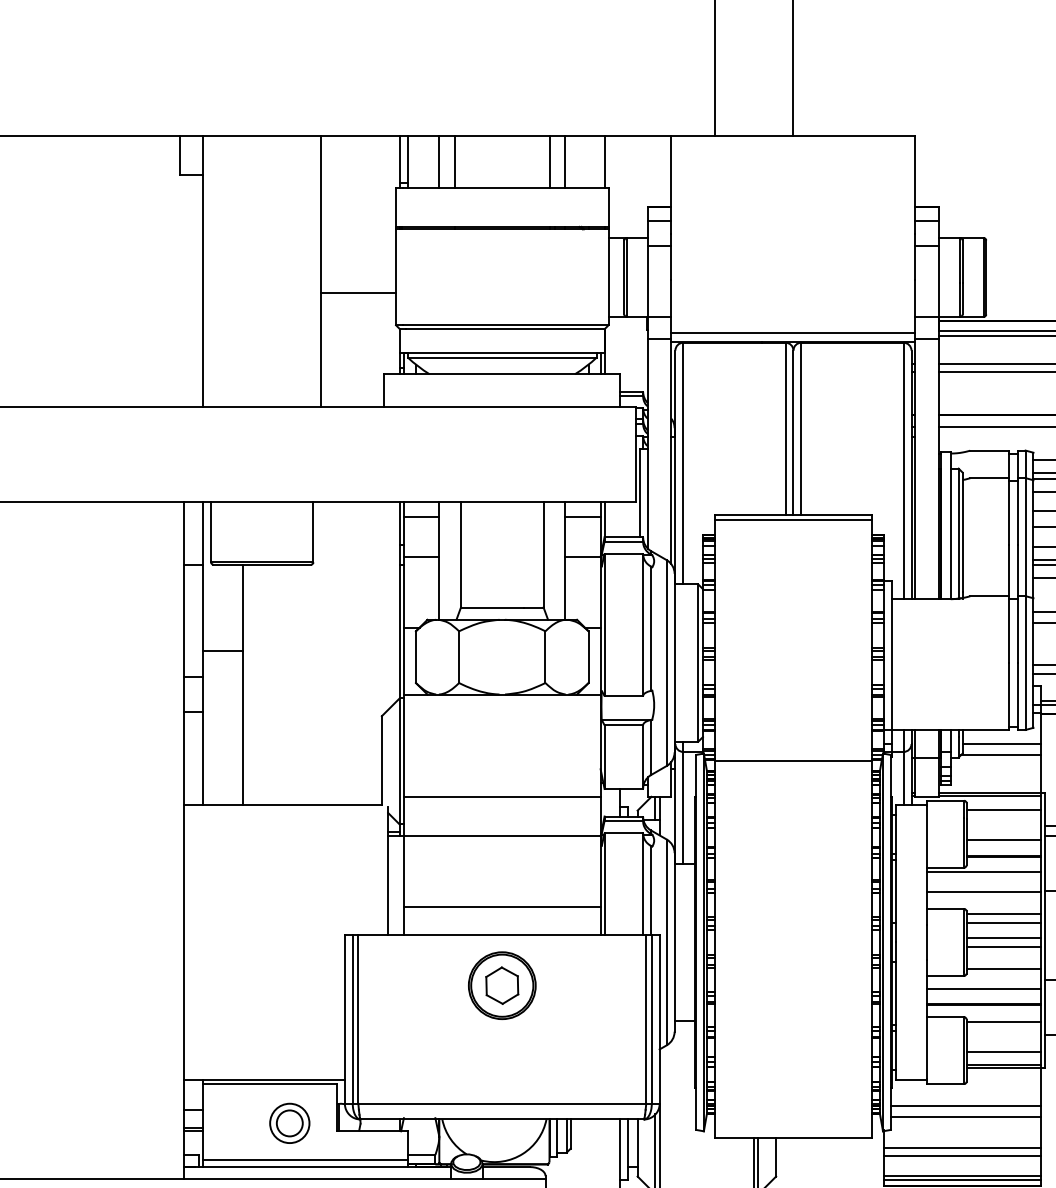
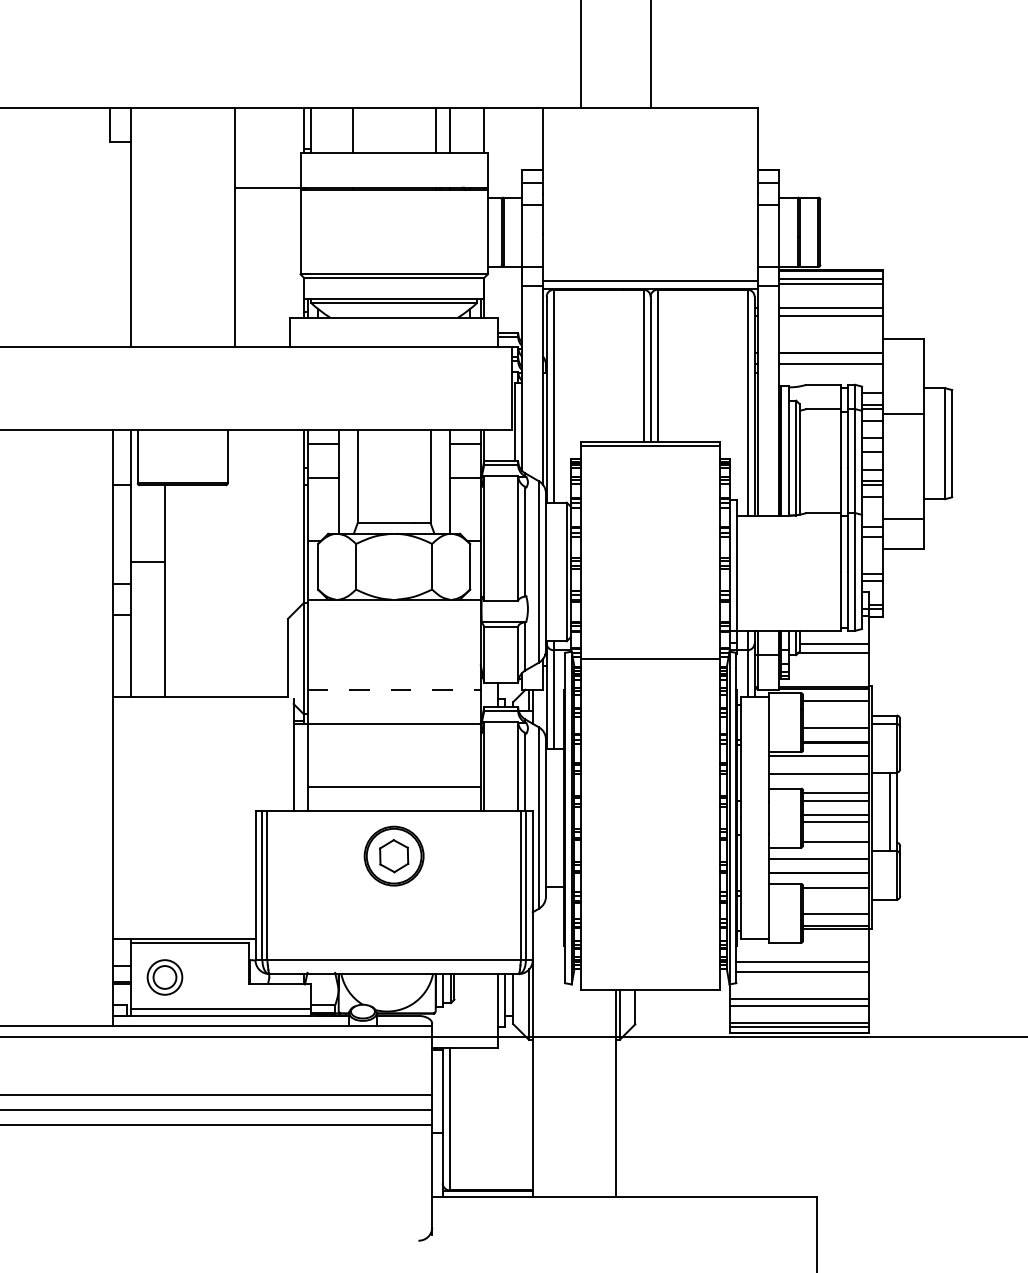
line: (439, 161) -> (338, 130), removed
line: (358, 293) -> (267, 188), moved
line: (502, 796) -> (394, 689), solid -> dashed
part: (289, 1123) -> (164, 977), moved

